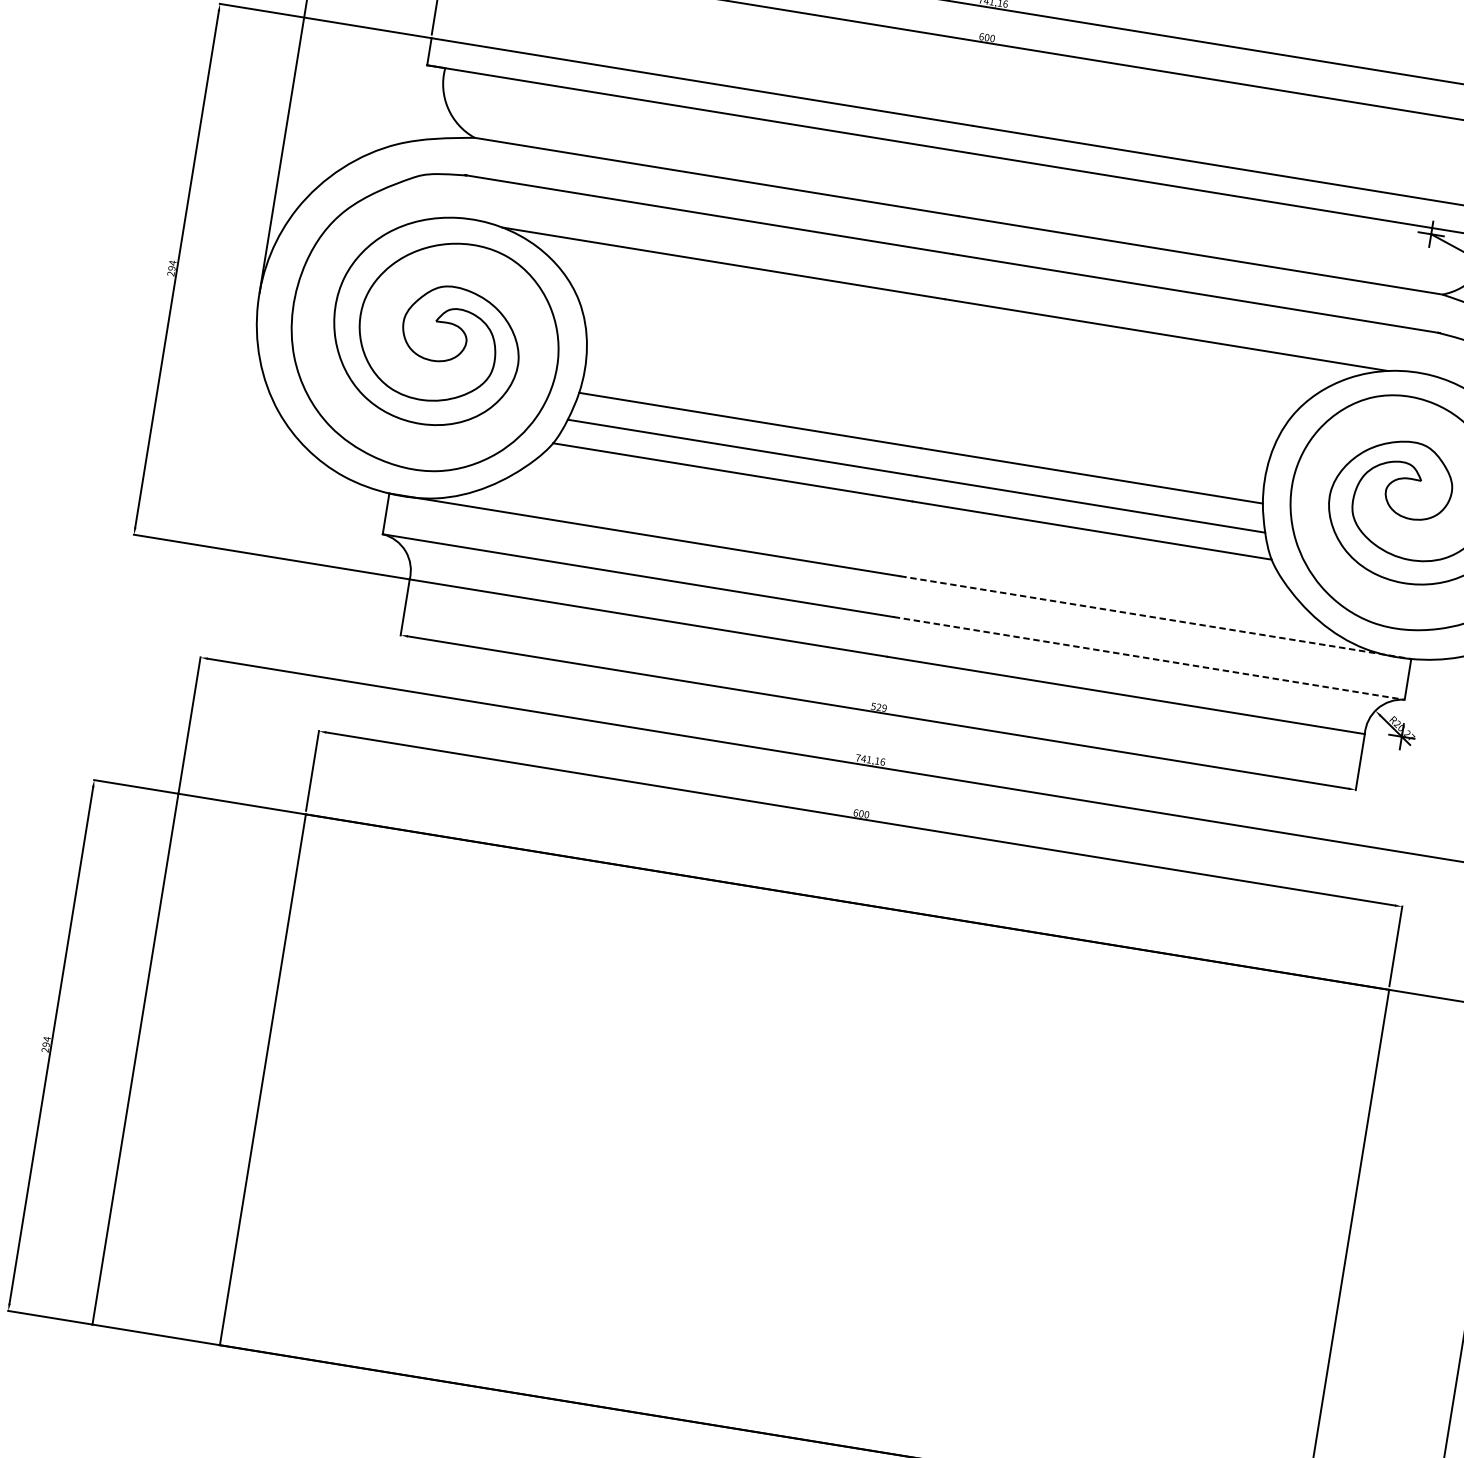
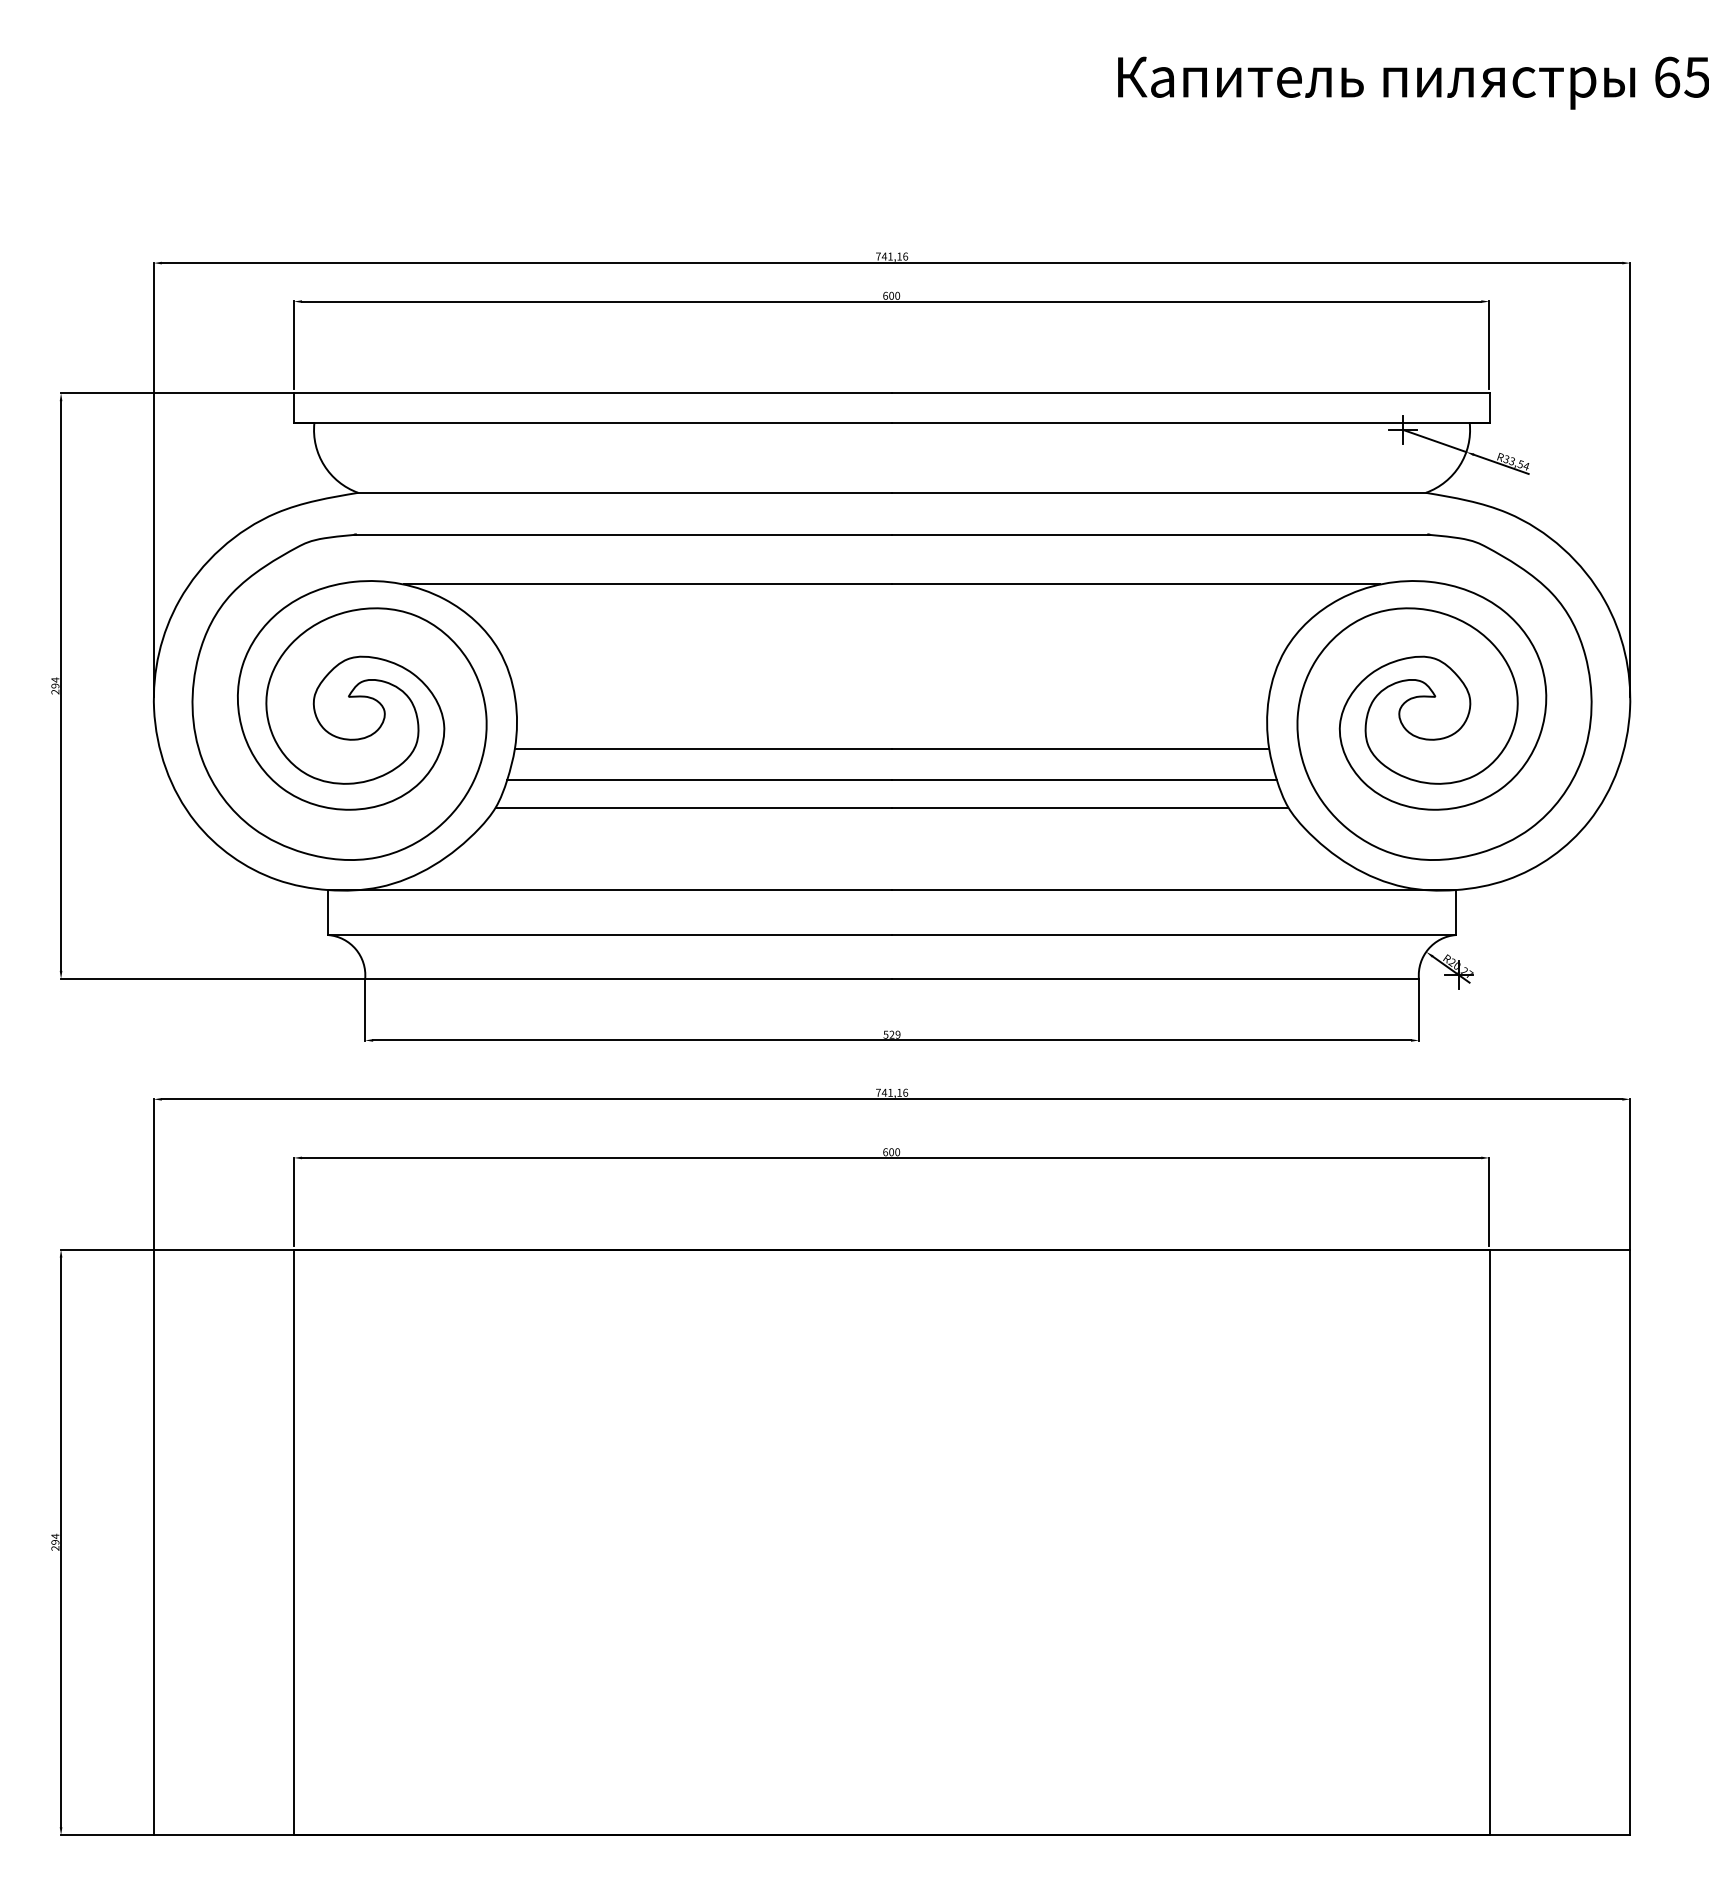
line: (1155, 617) -> (1173, 890), dashed -> solid
line: (1148, 658) -> (1173, 935), dashed -> solid

